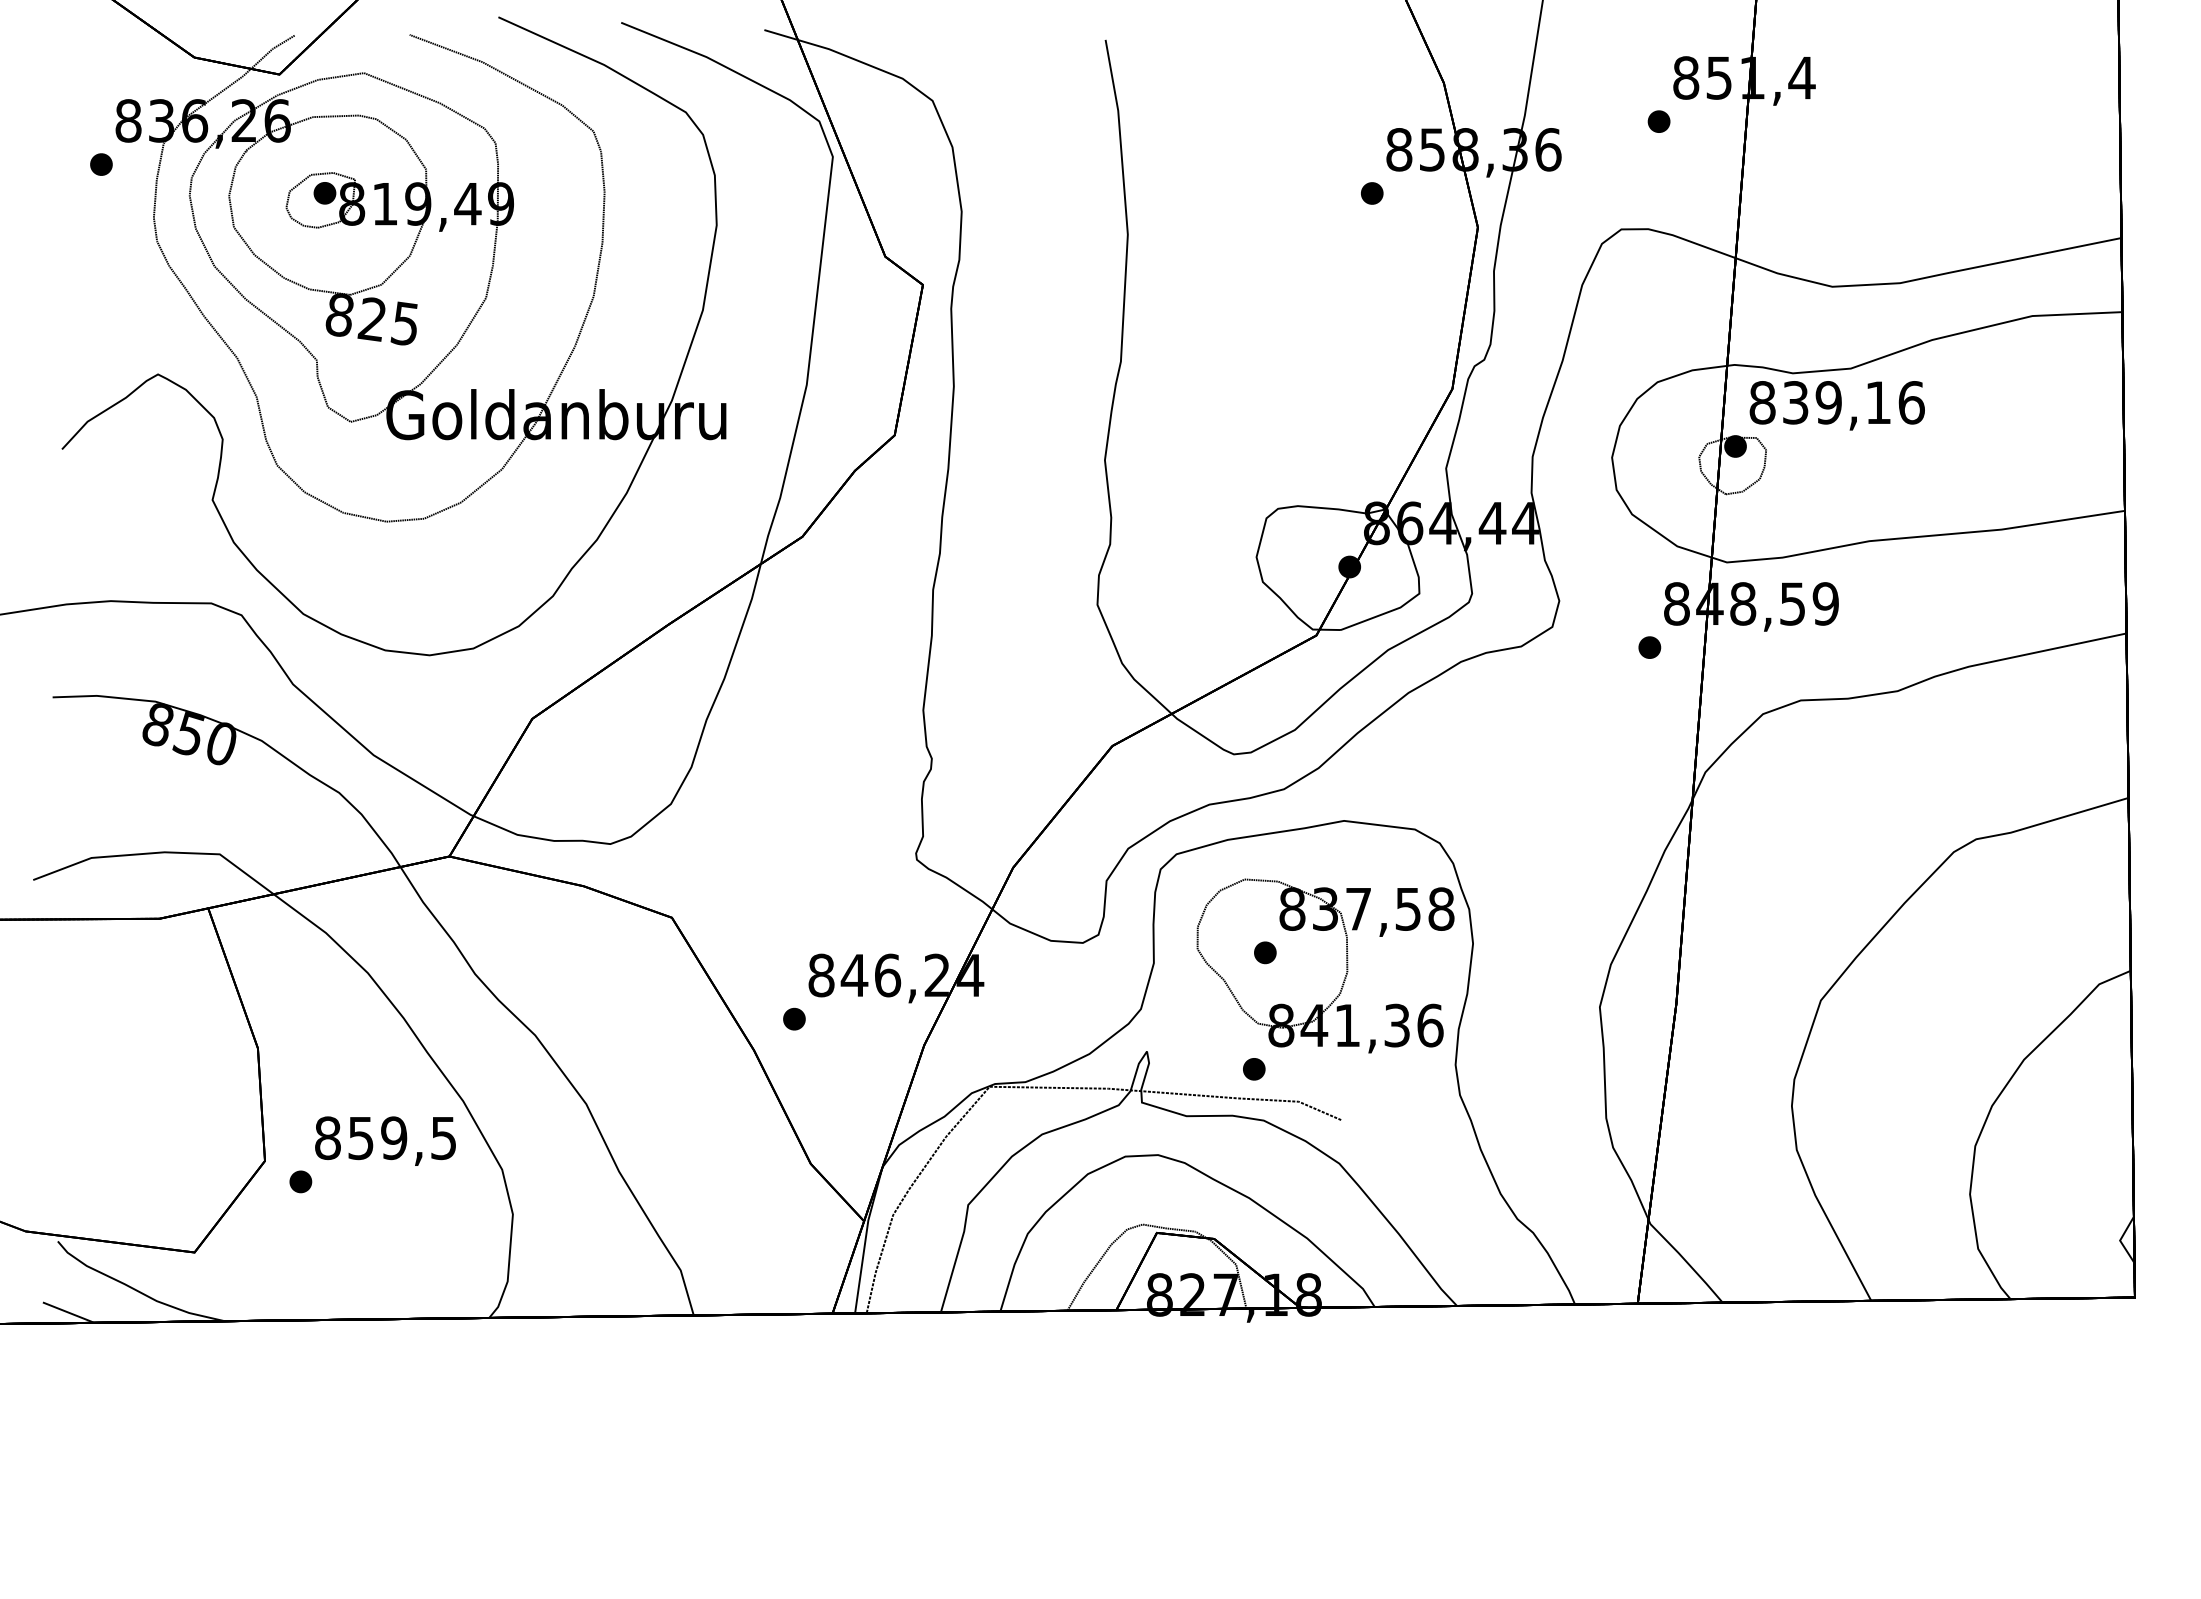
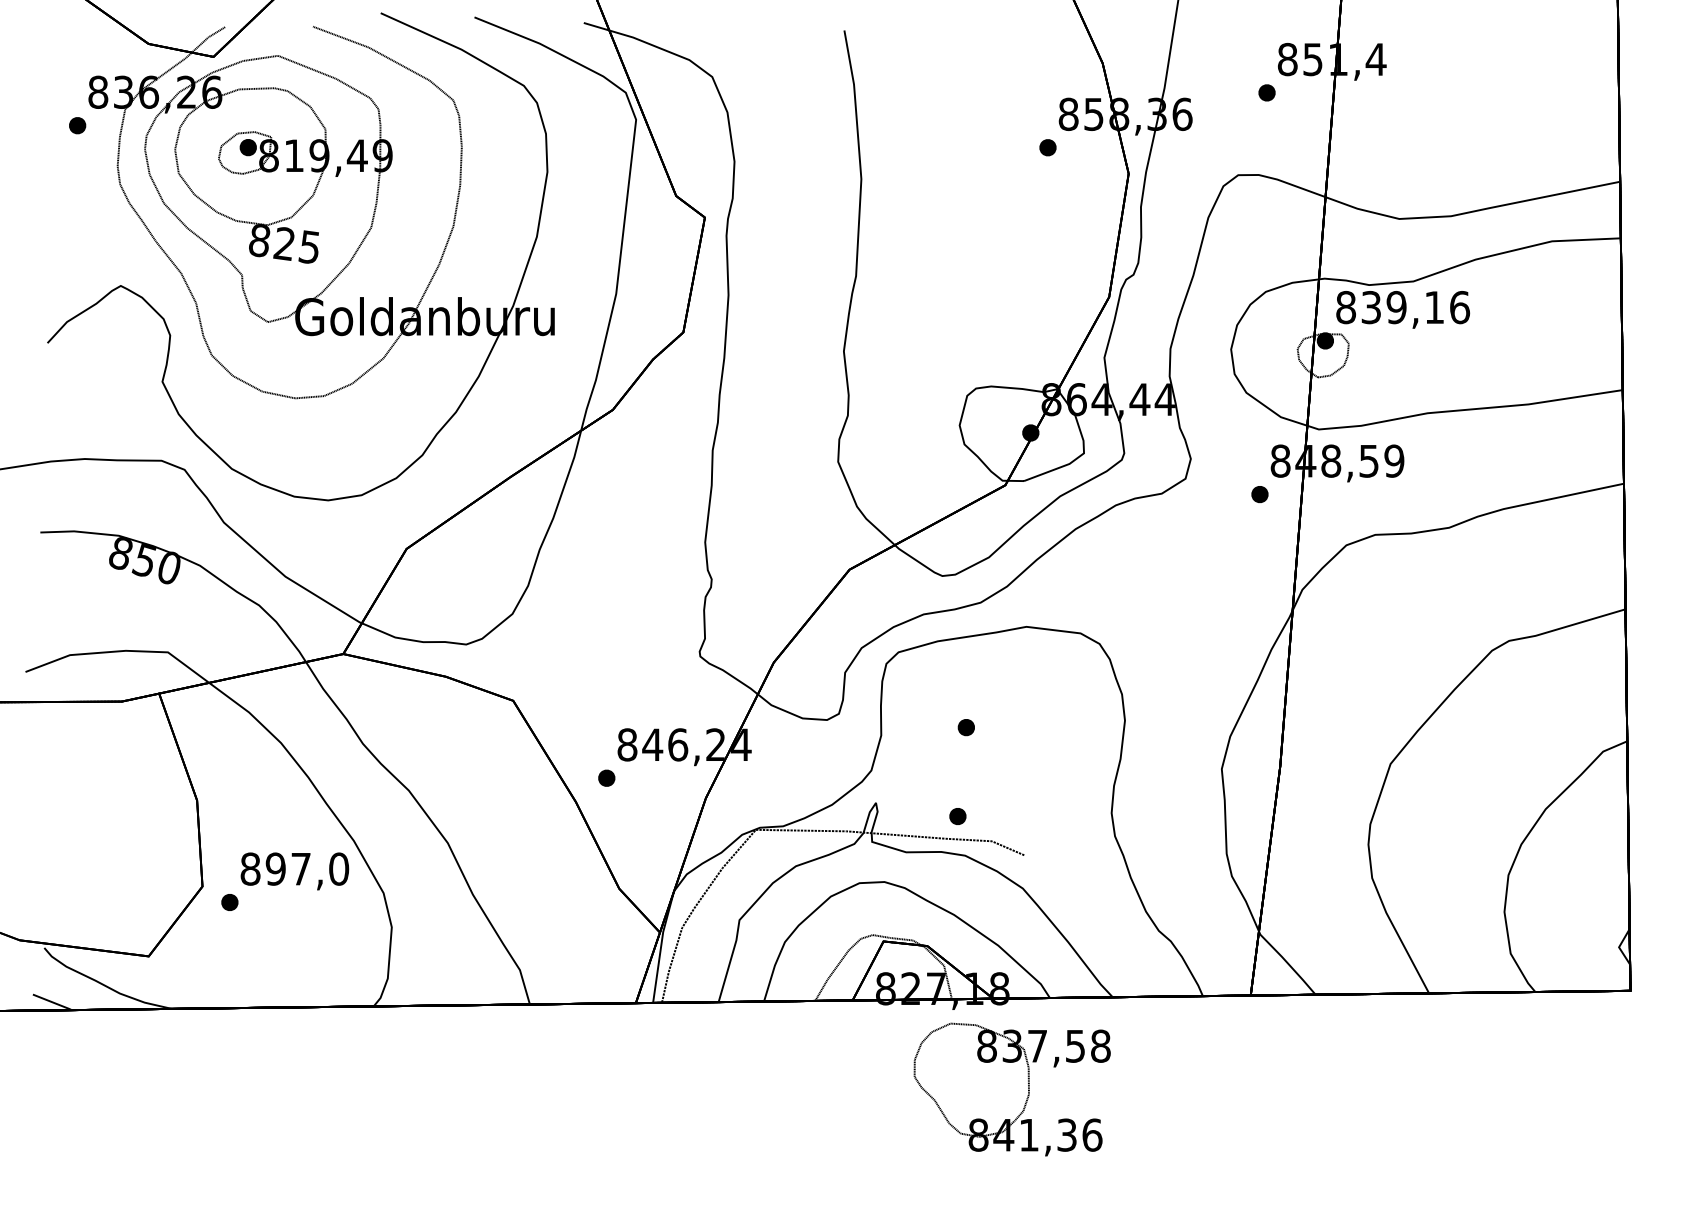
part: (1325, 965) -> (1012, 1089), moved
text: (402, 1138) -> (307, 869), 859,5 -> 897,0

